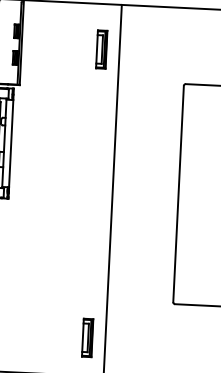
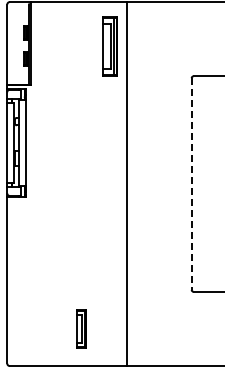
part: (101, 49) -> (109, 46), size x1.6
line: (178, 194) -> (191, 184), solid -> dashed
part: (87, 337) -> (81, 328), moved

